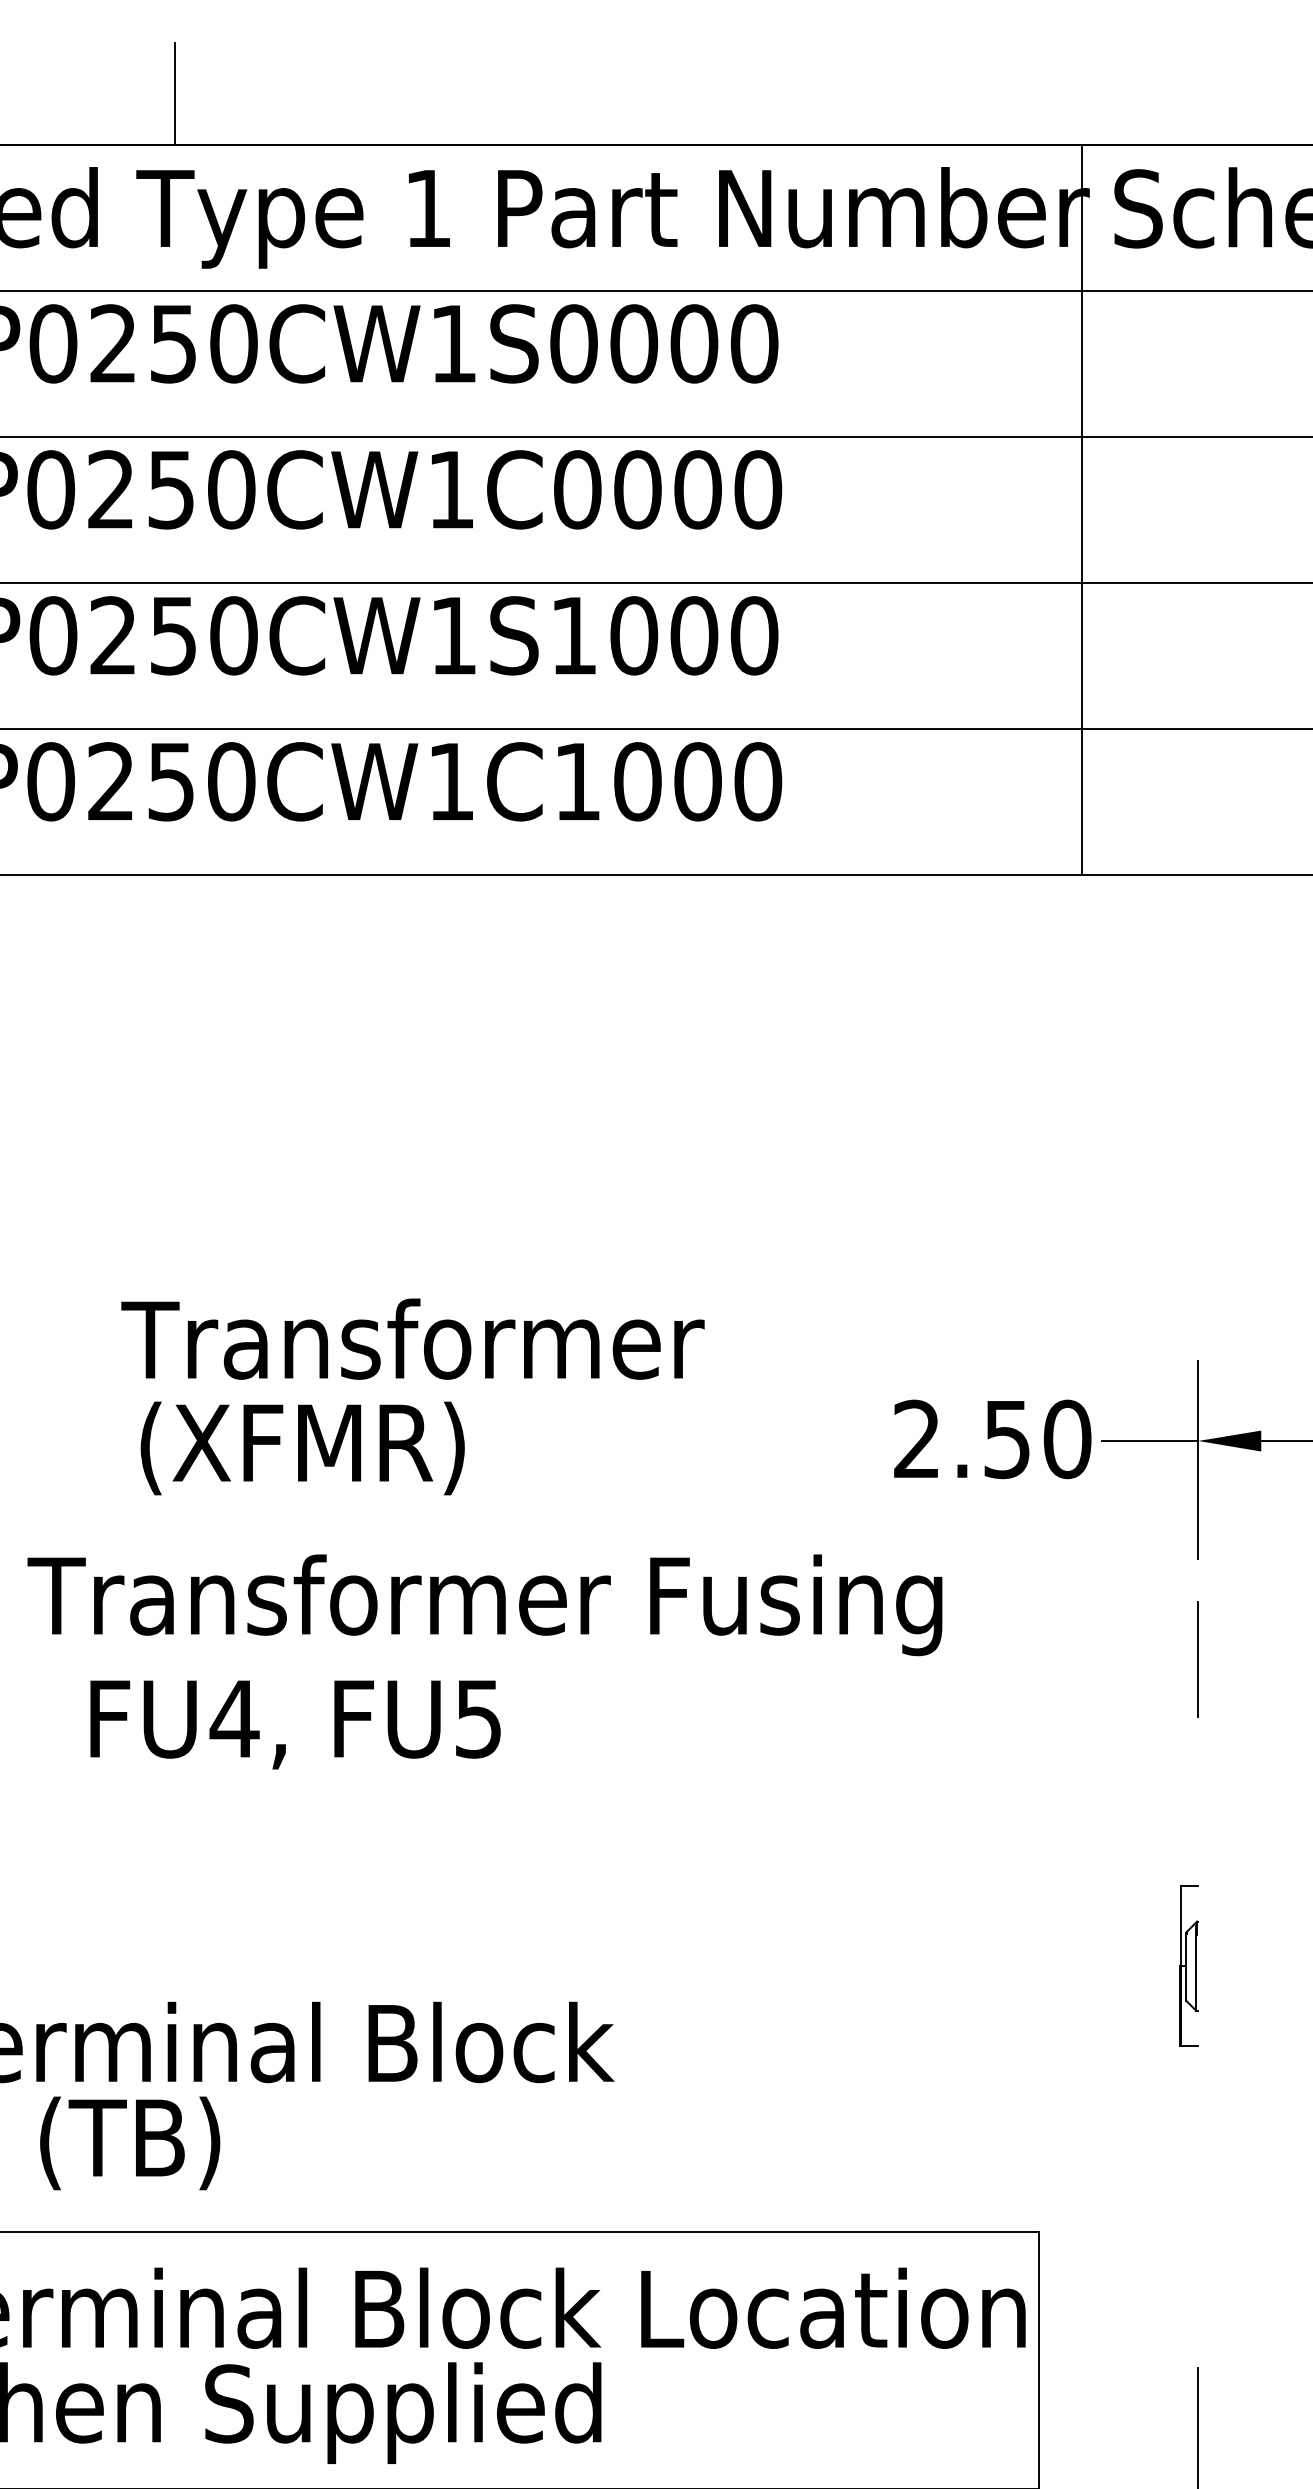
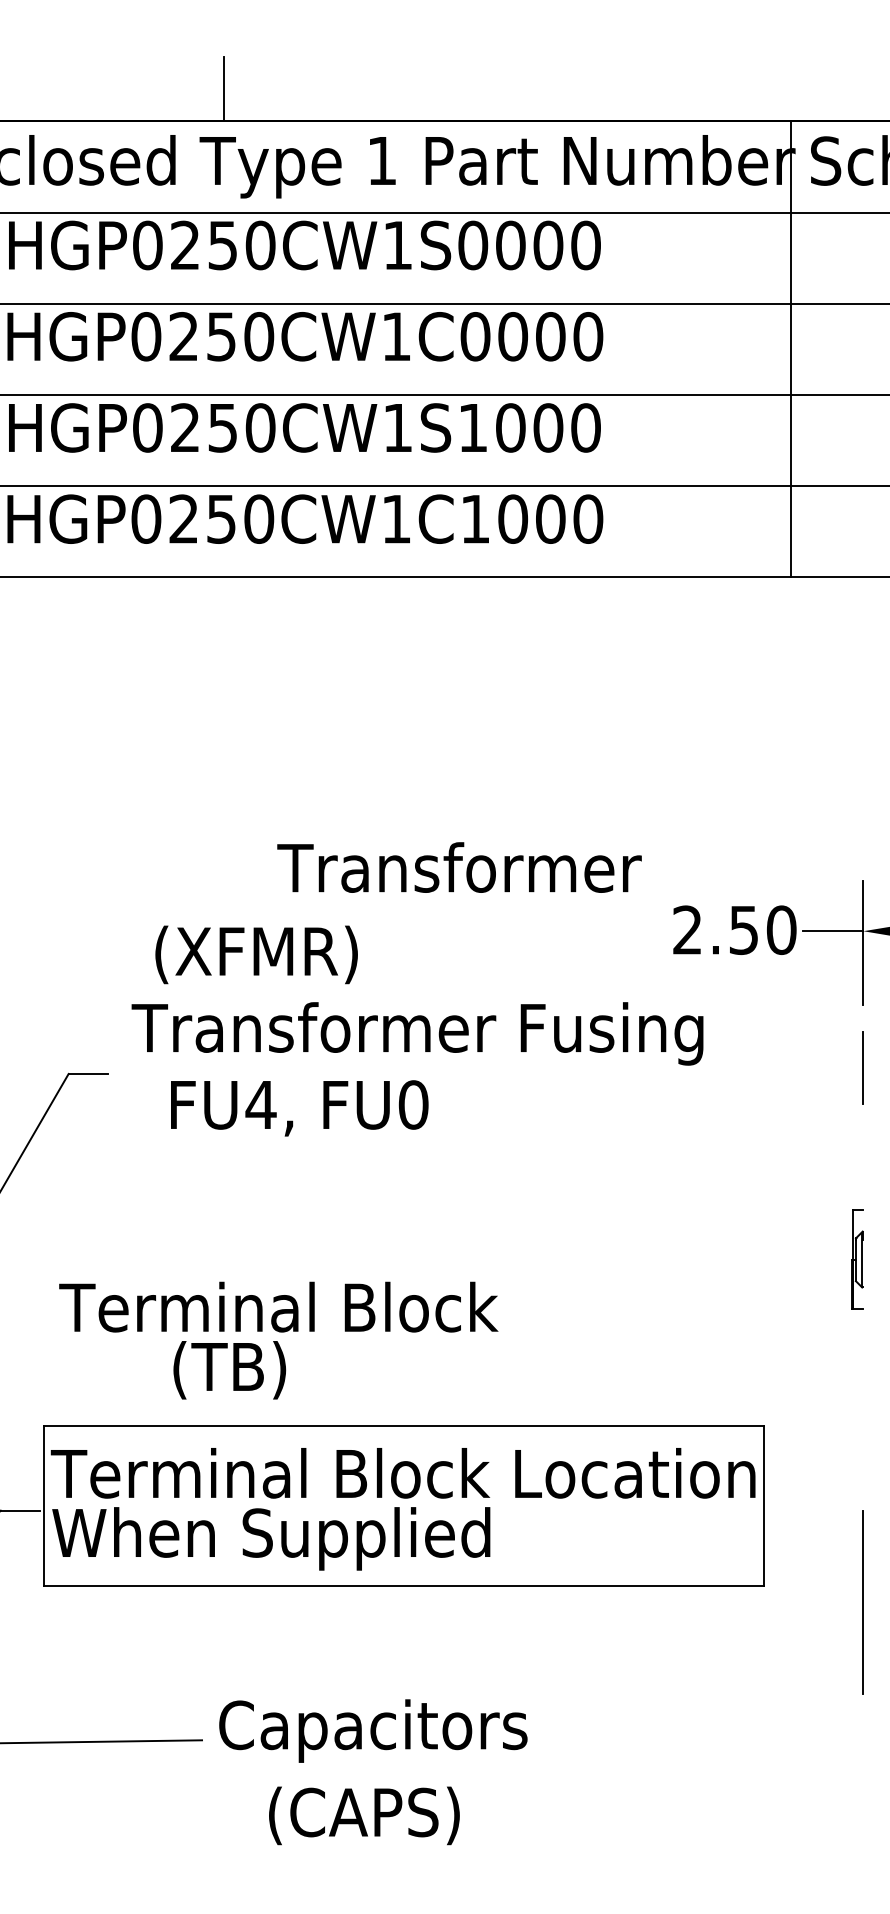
text: (412, 1339) -> (459, 867), moved
text: (302, 1447) -> (256, 954), moved
text: (478, 1718) -> (413, 1104), FU5 -> FU0
text: (129, 2143) -> (229, 1370), moved

